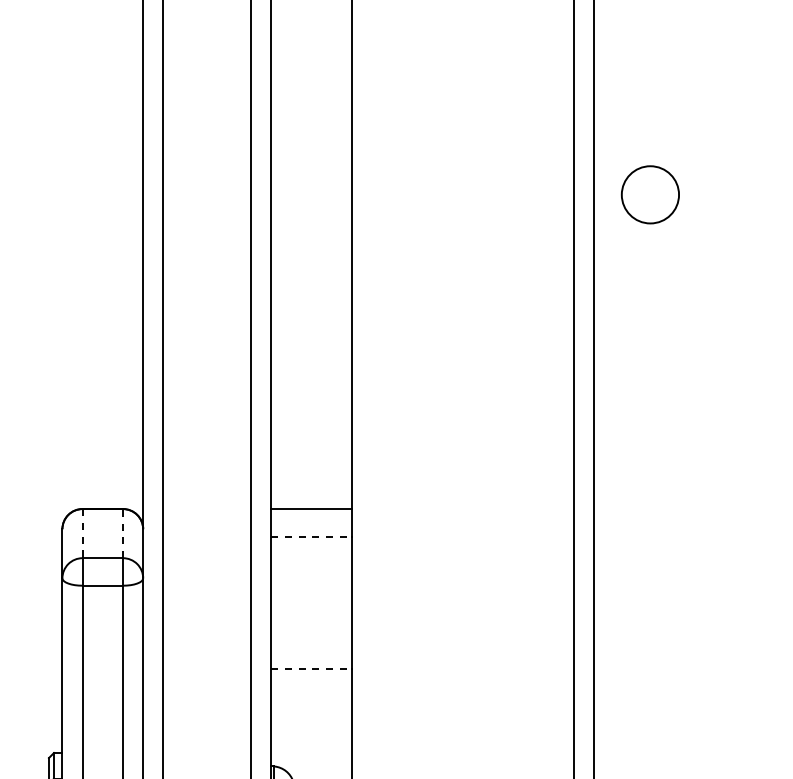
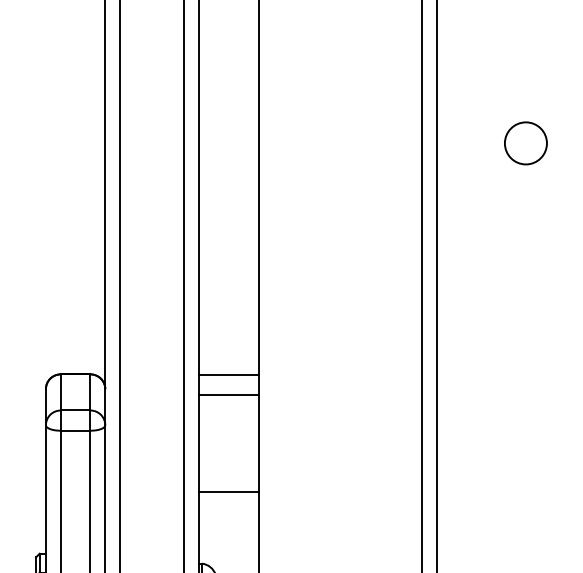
circle: (649, 194) -> (525, 143), moved
line: (82, 533) -> (60, 392), dashed -> solid
line: (123, 533) -> (90, 392), dashed -> solid
line: (312, 537) -> (229, 395), dashed -> solid
line: (312, 669) -> (229, 492), dashed -> solid

